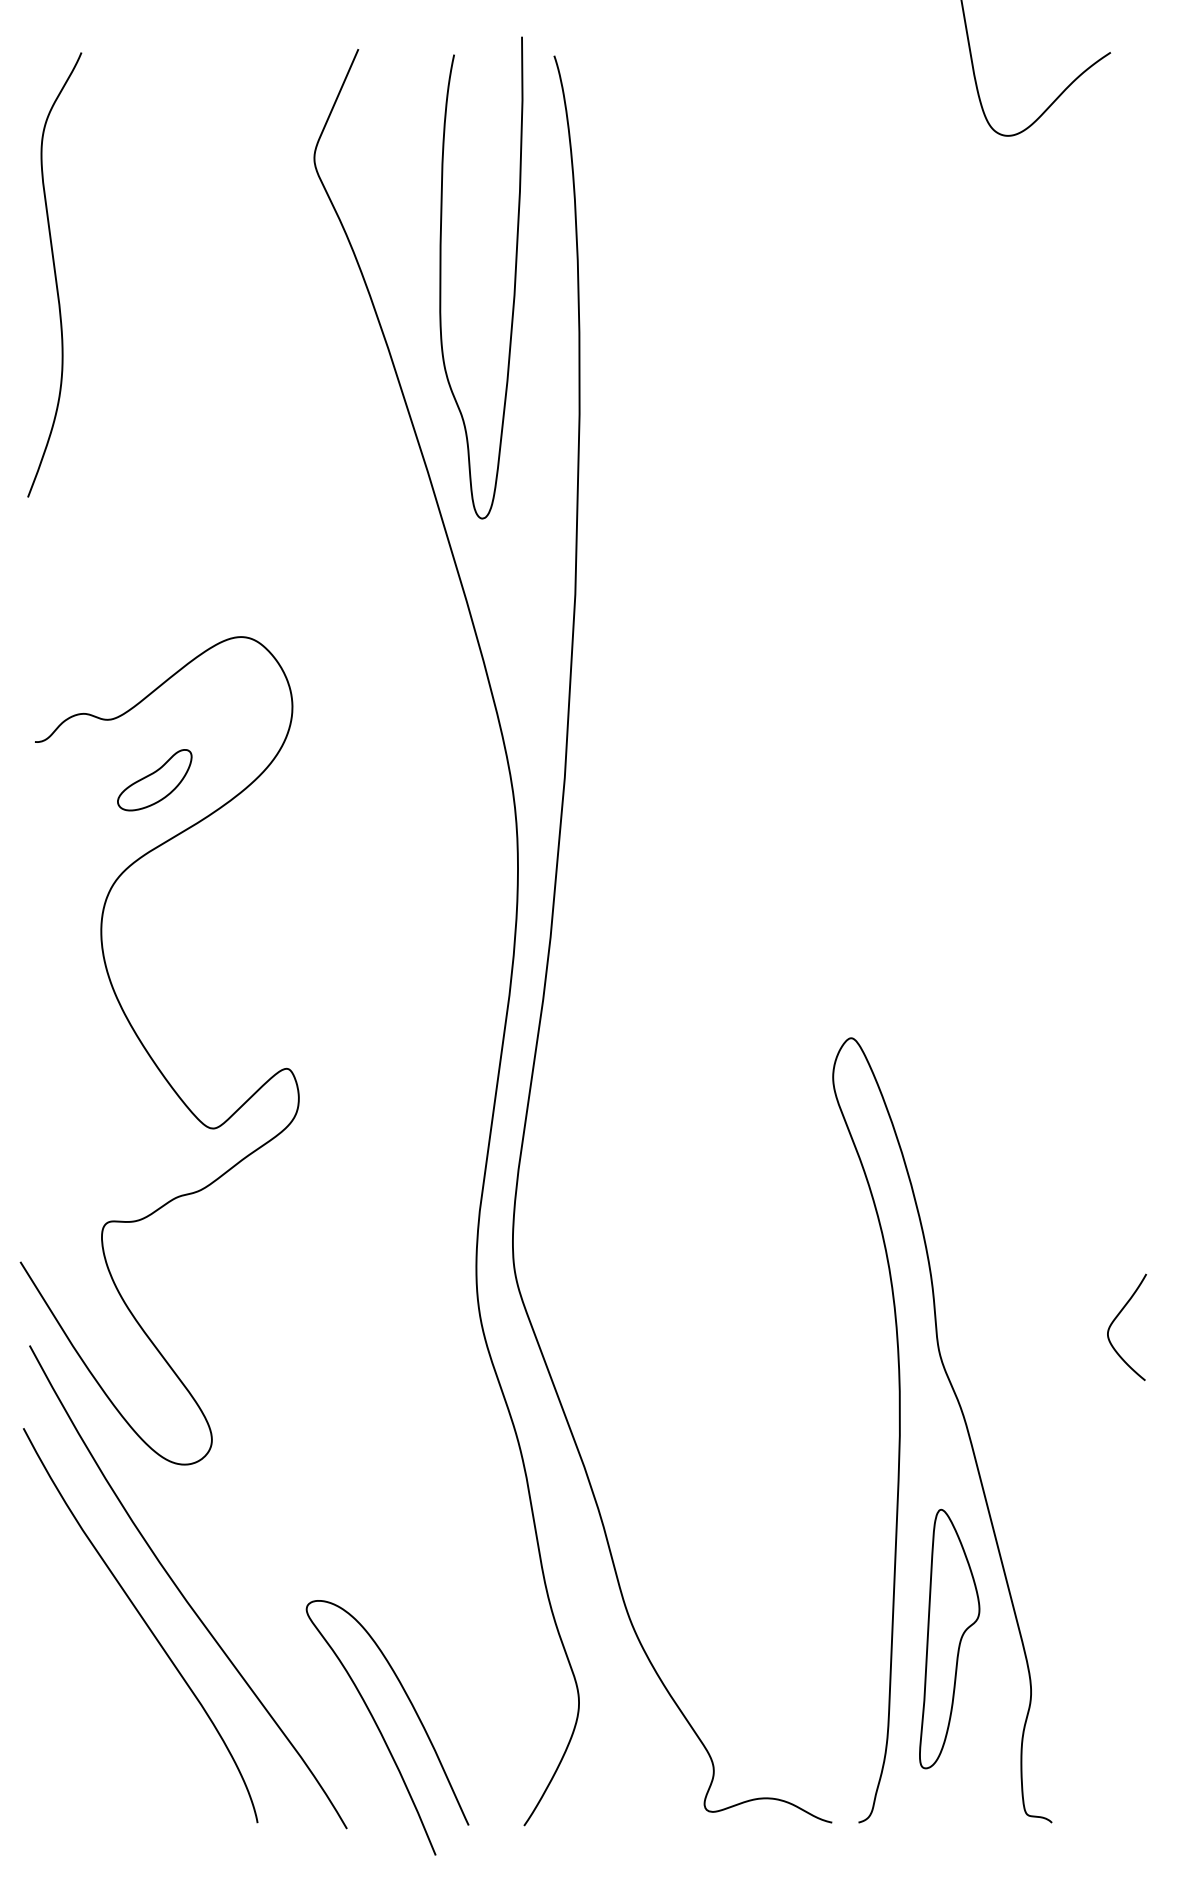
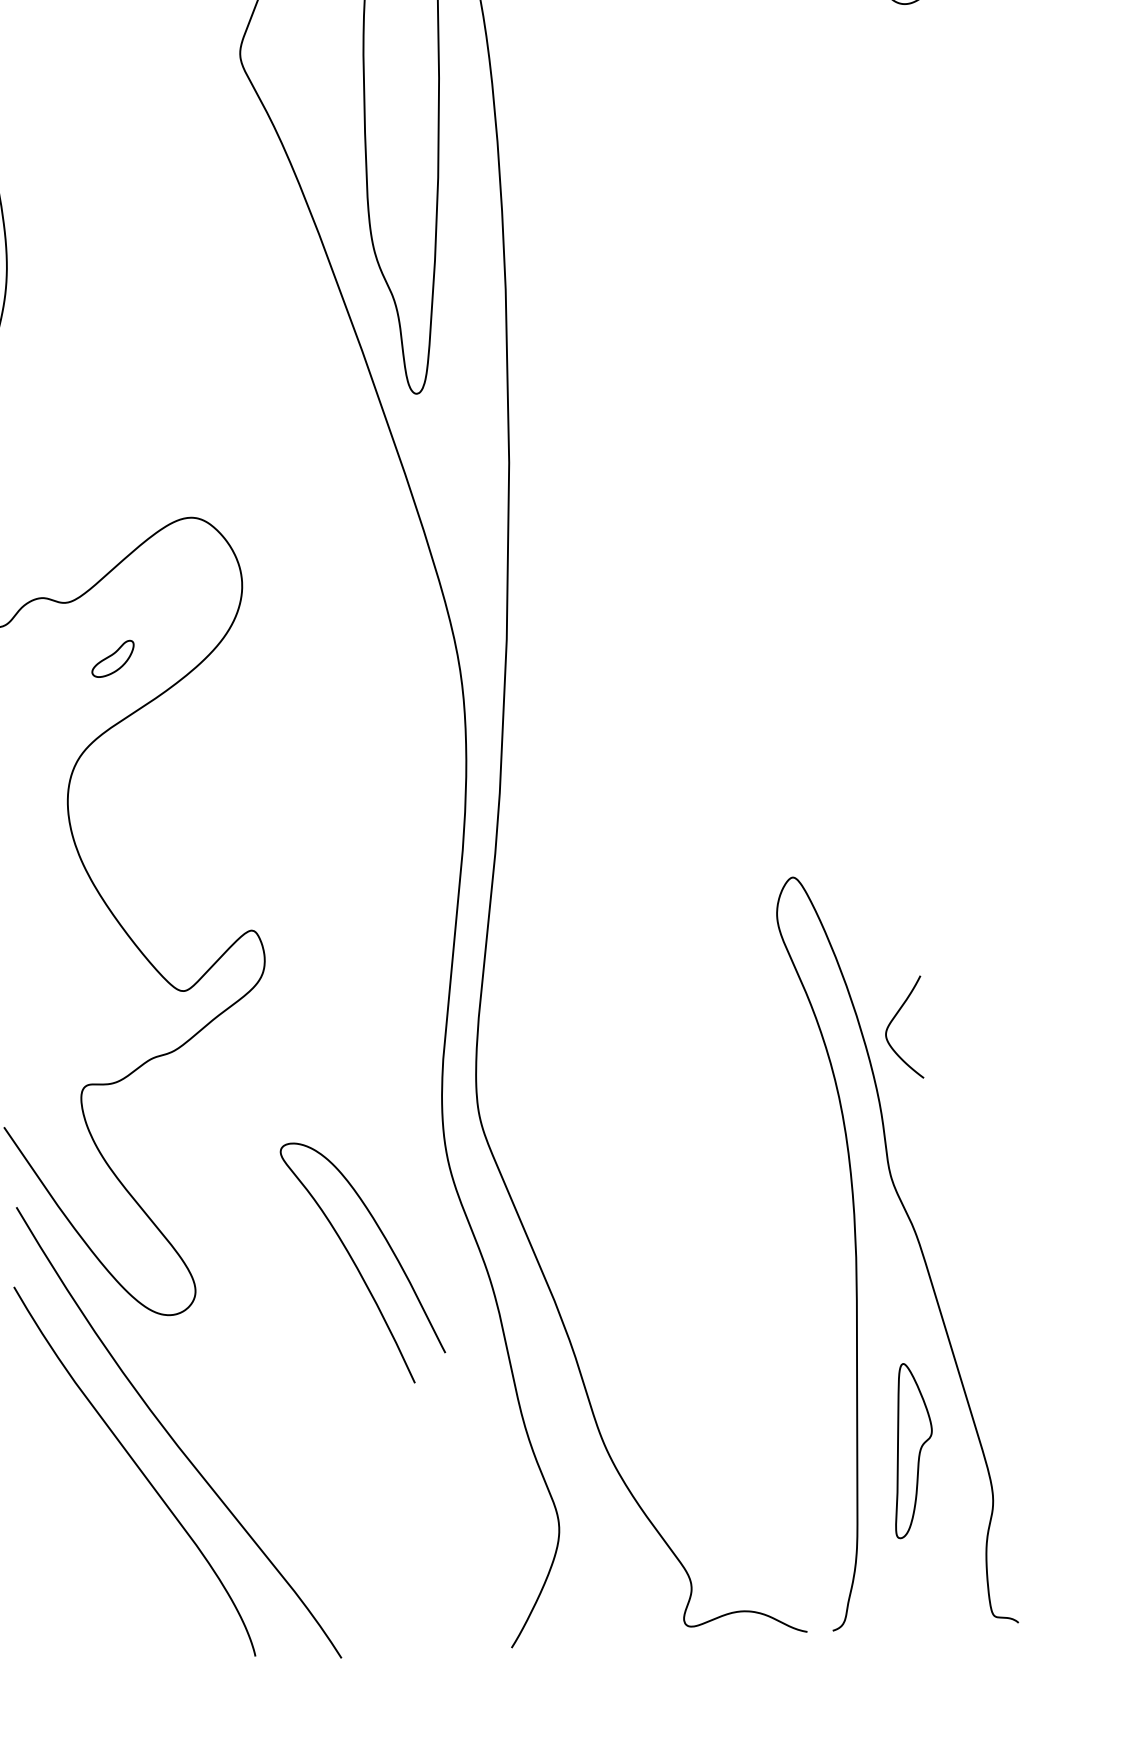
part: (154, 780) -> (112, 659), size x0.6
curve: (1115, 1320) -> (892, 1021), moved
part: (949, 1638) -> (912, 1450), size x0.7
curve: (381, 1731) -> (357, 1266), moved

